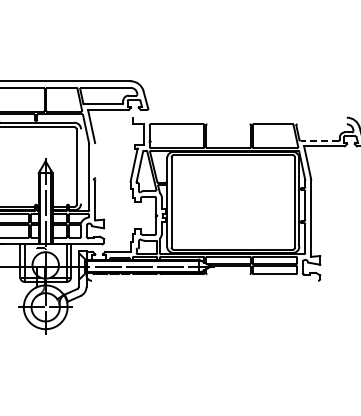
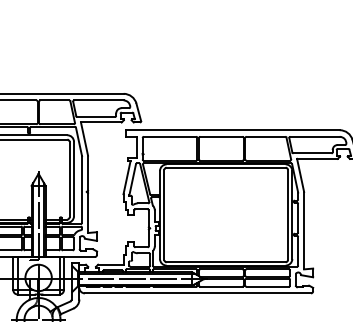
line: (239, 117) -> (232, 130), added
line: (228, 124) -> (221, 137), added
line: (321, 124) -> (314, 137), added
line: (319, 140) -> (312, 153), dashed -> solid
line: (95, 160) -> (88, 173), added
line: (81, 166) -> (74, 179), added
line: (228, 274) -> (221, 287), added
line: (205, 280) -> (198, 293), added

